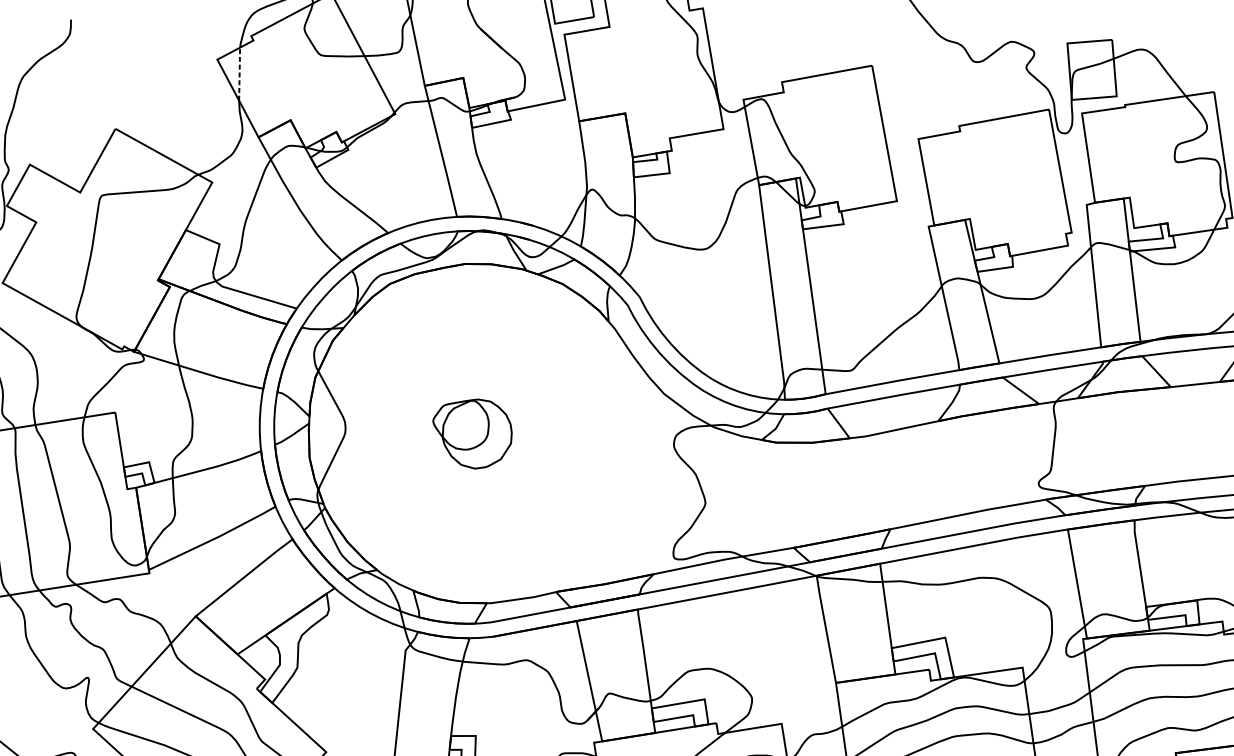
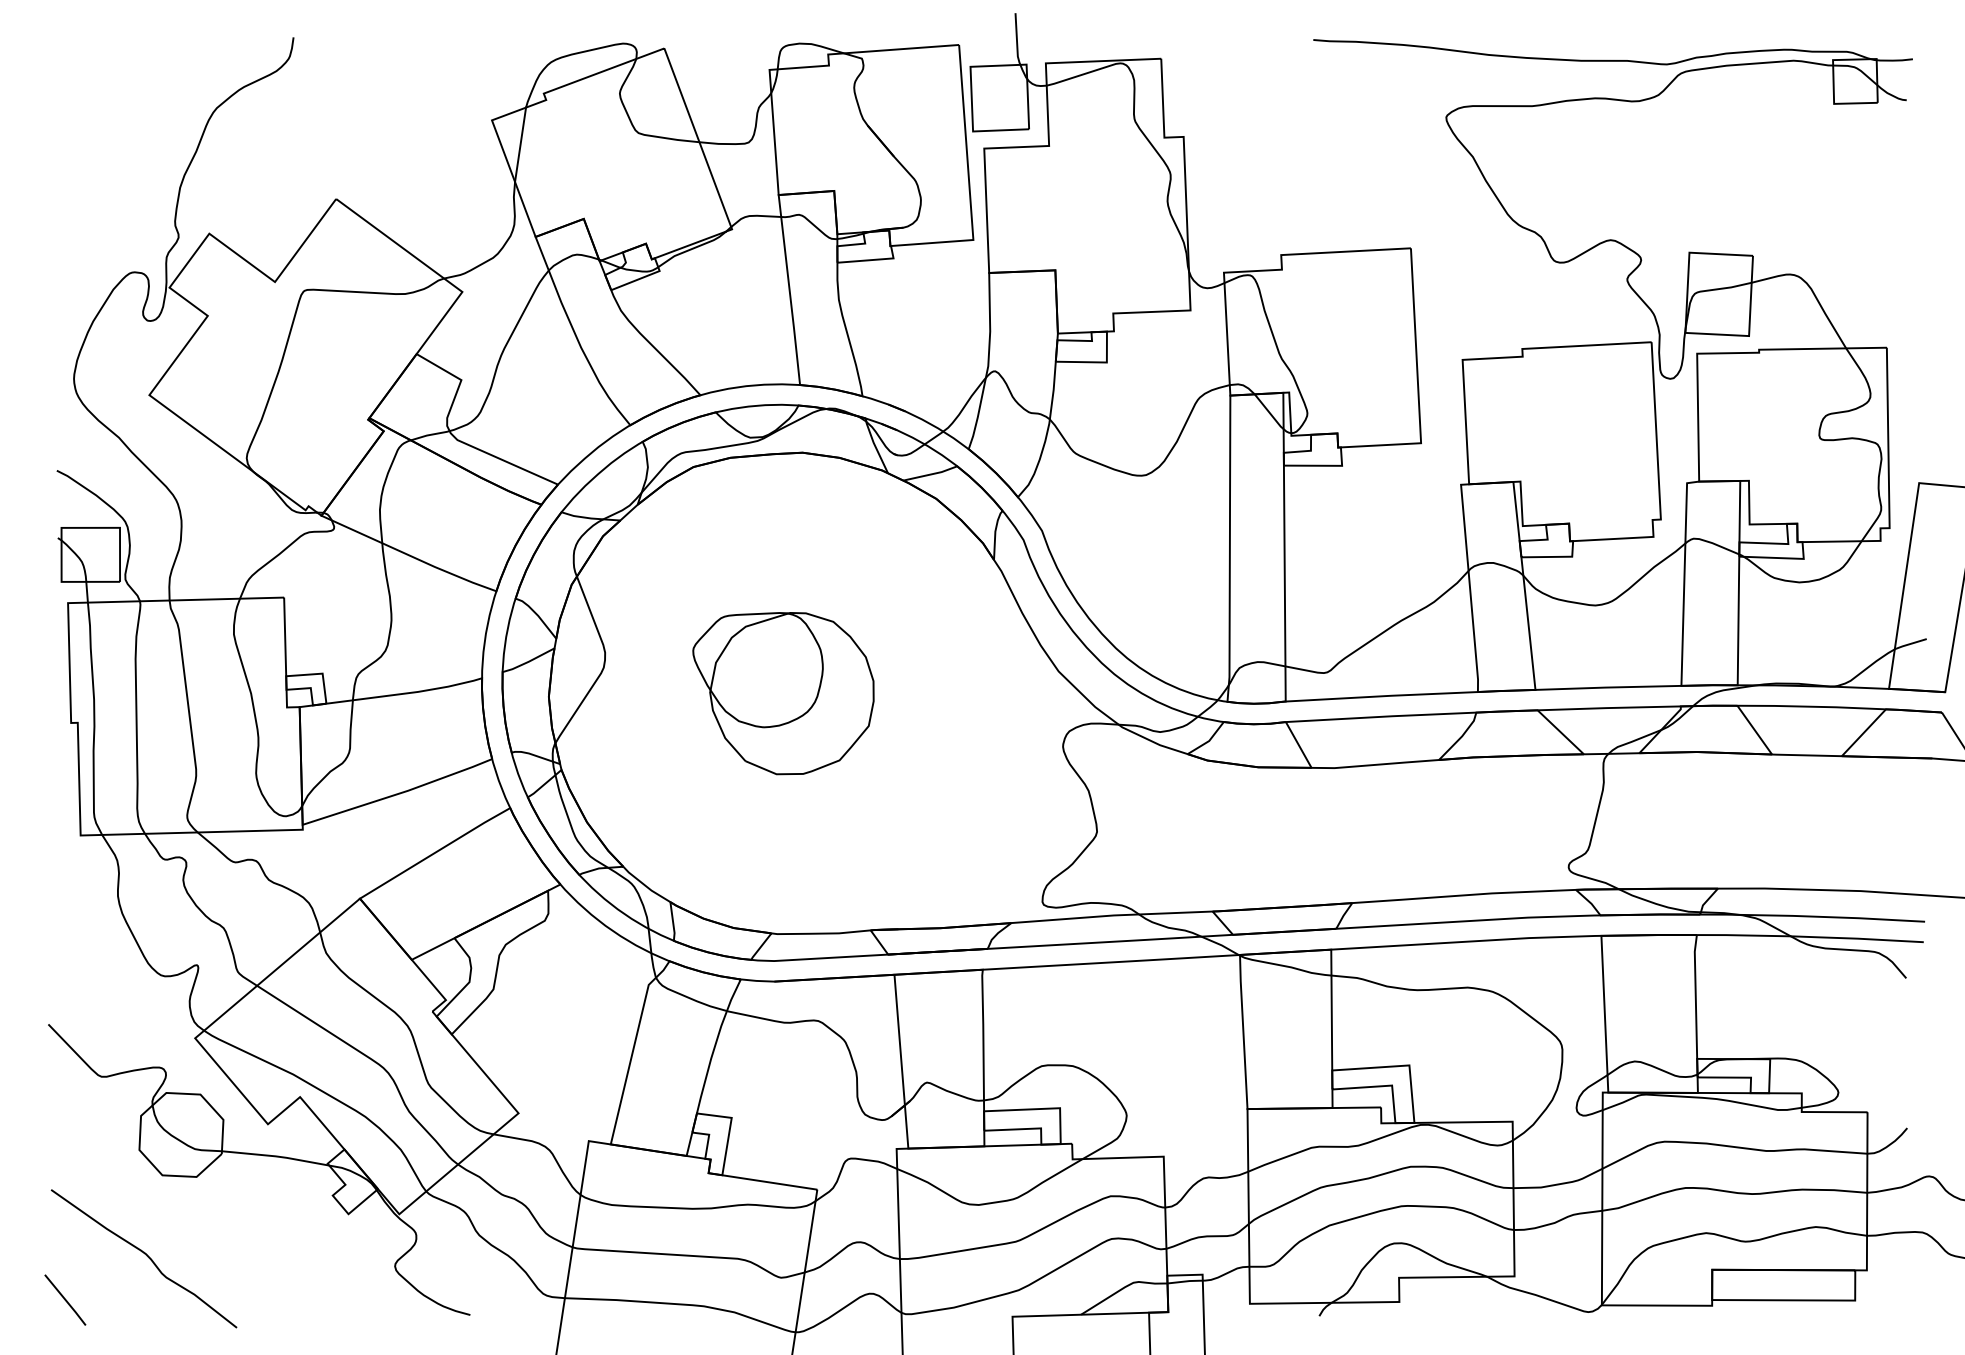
line: (239, 73) -> (520, 144), dashed -> solid
part: (473, 434) -> (783, 693), size x1.67

